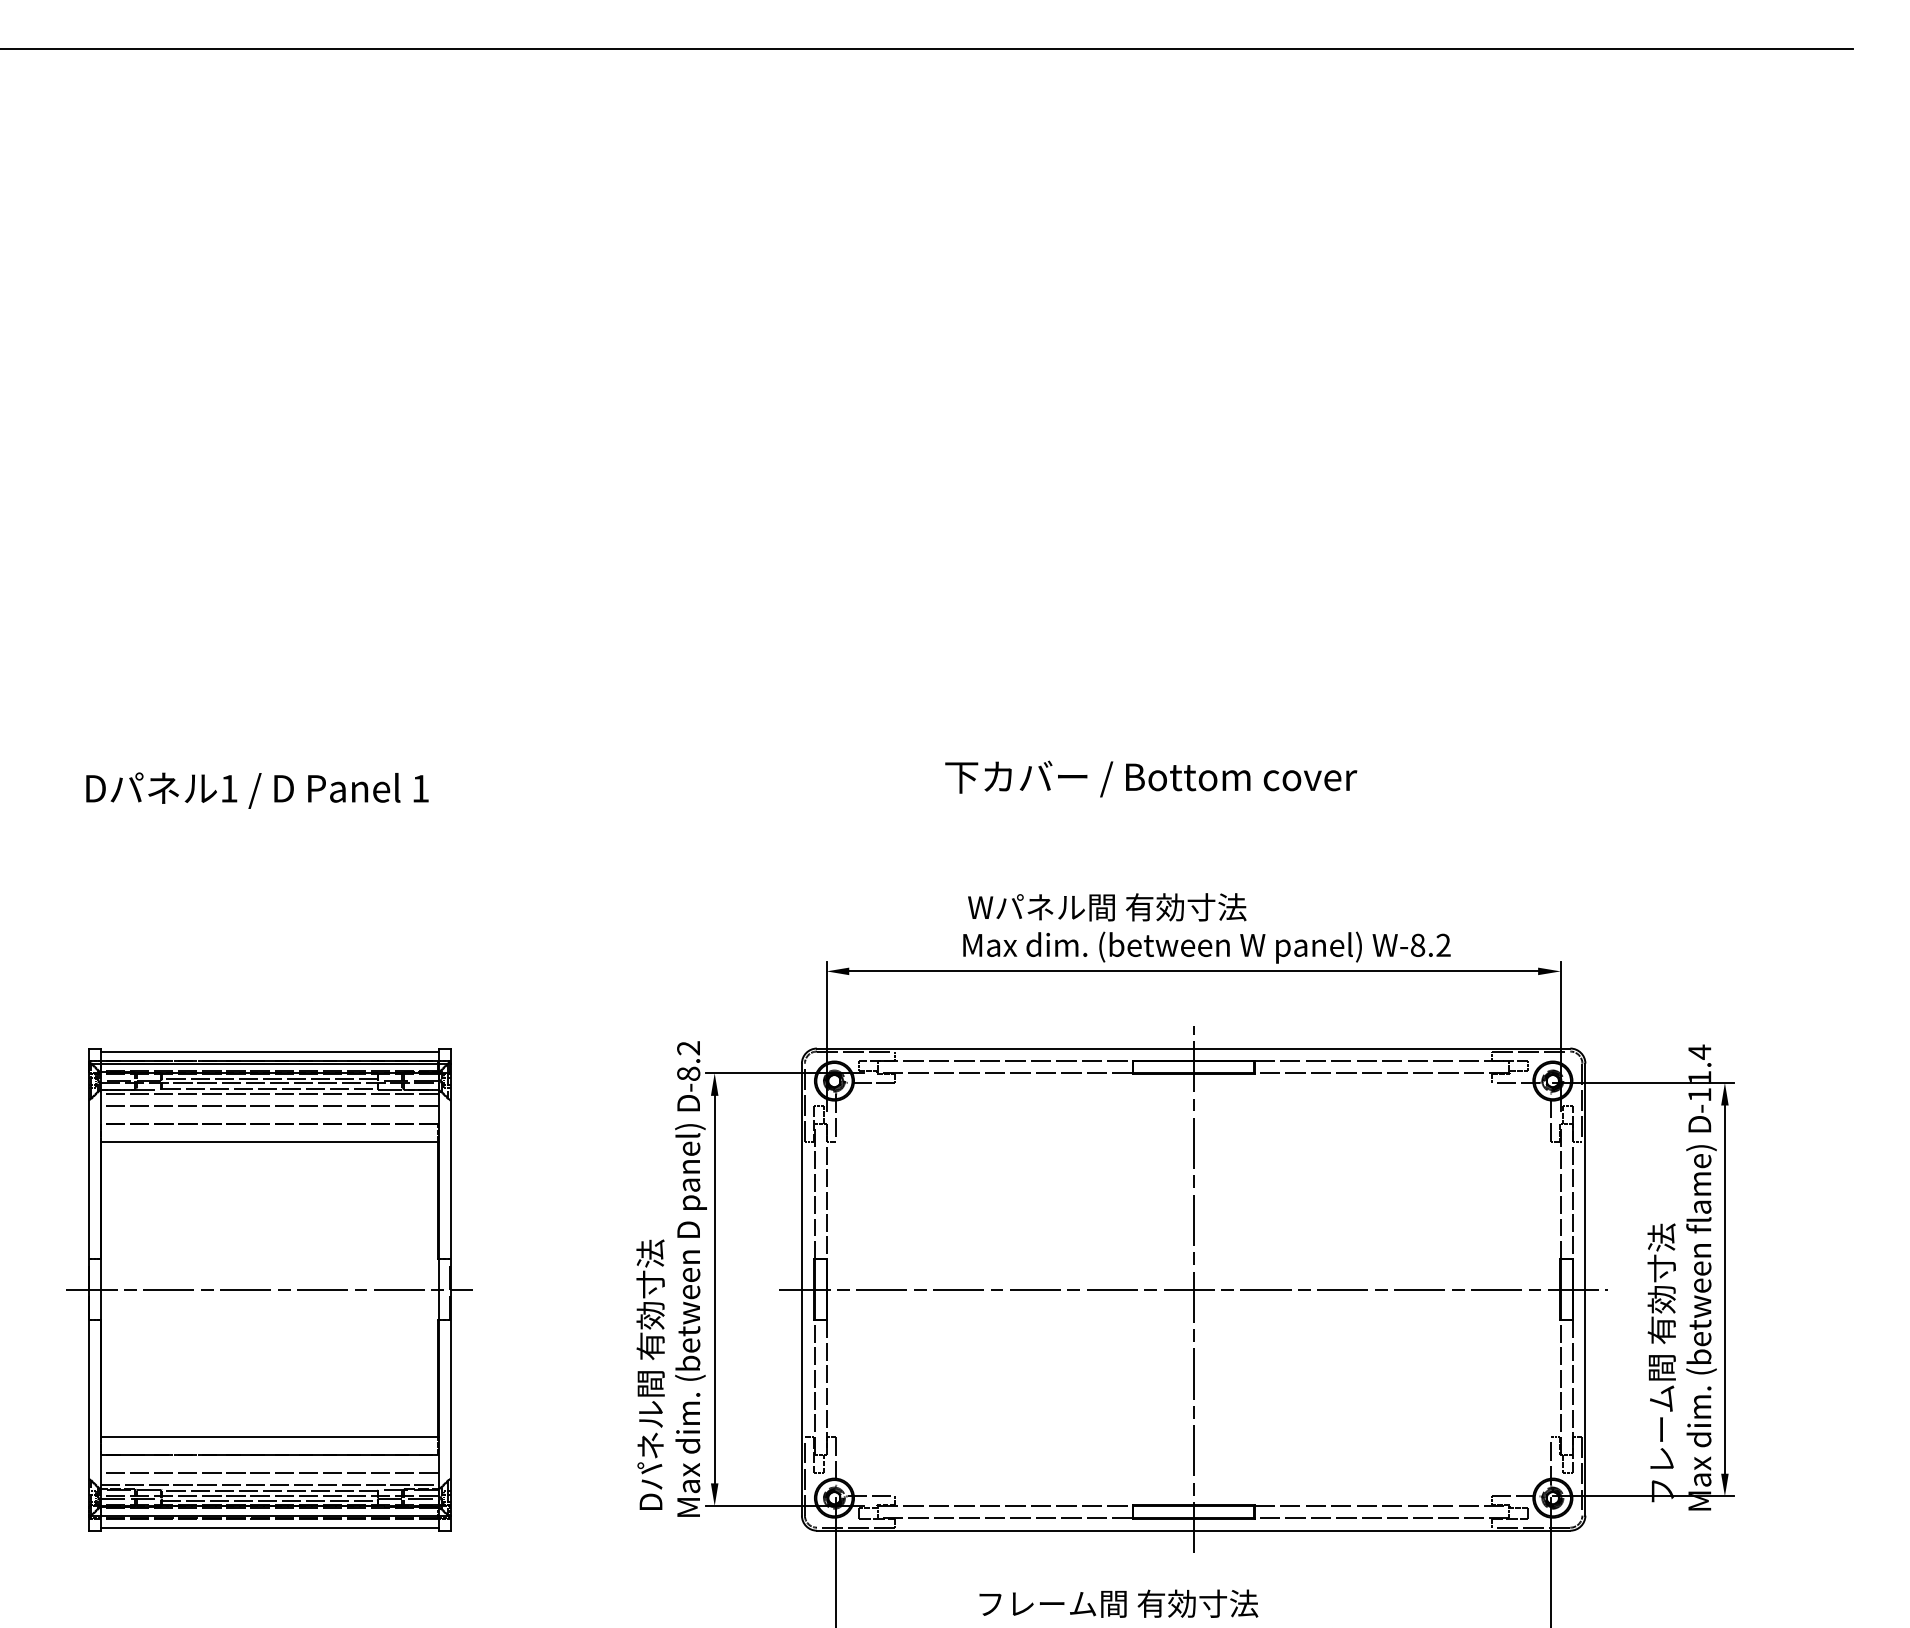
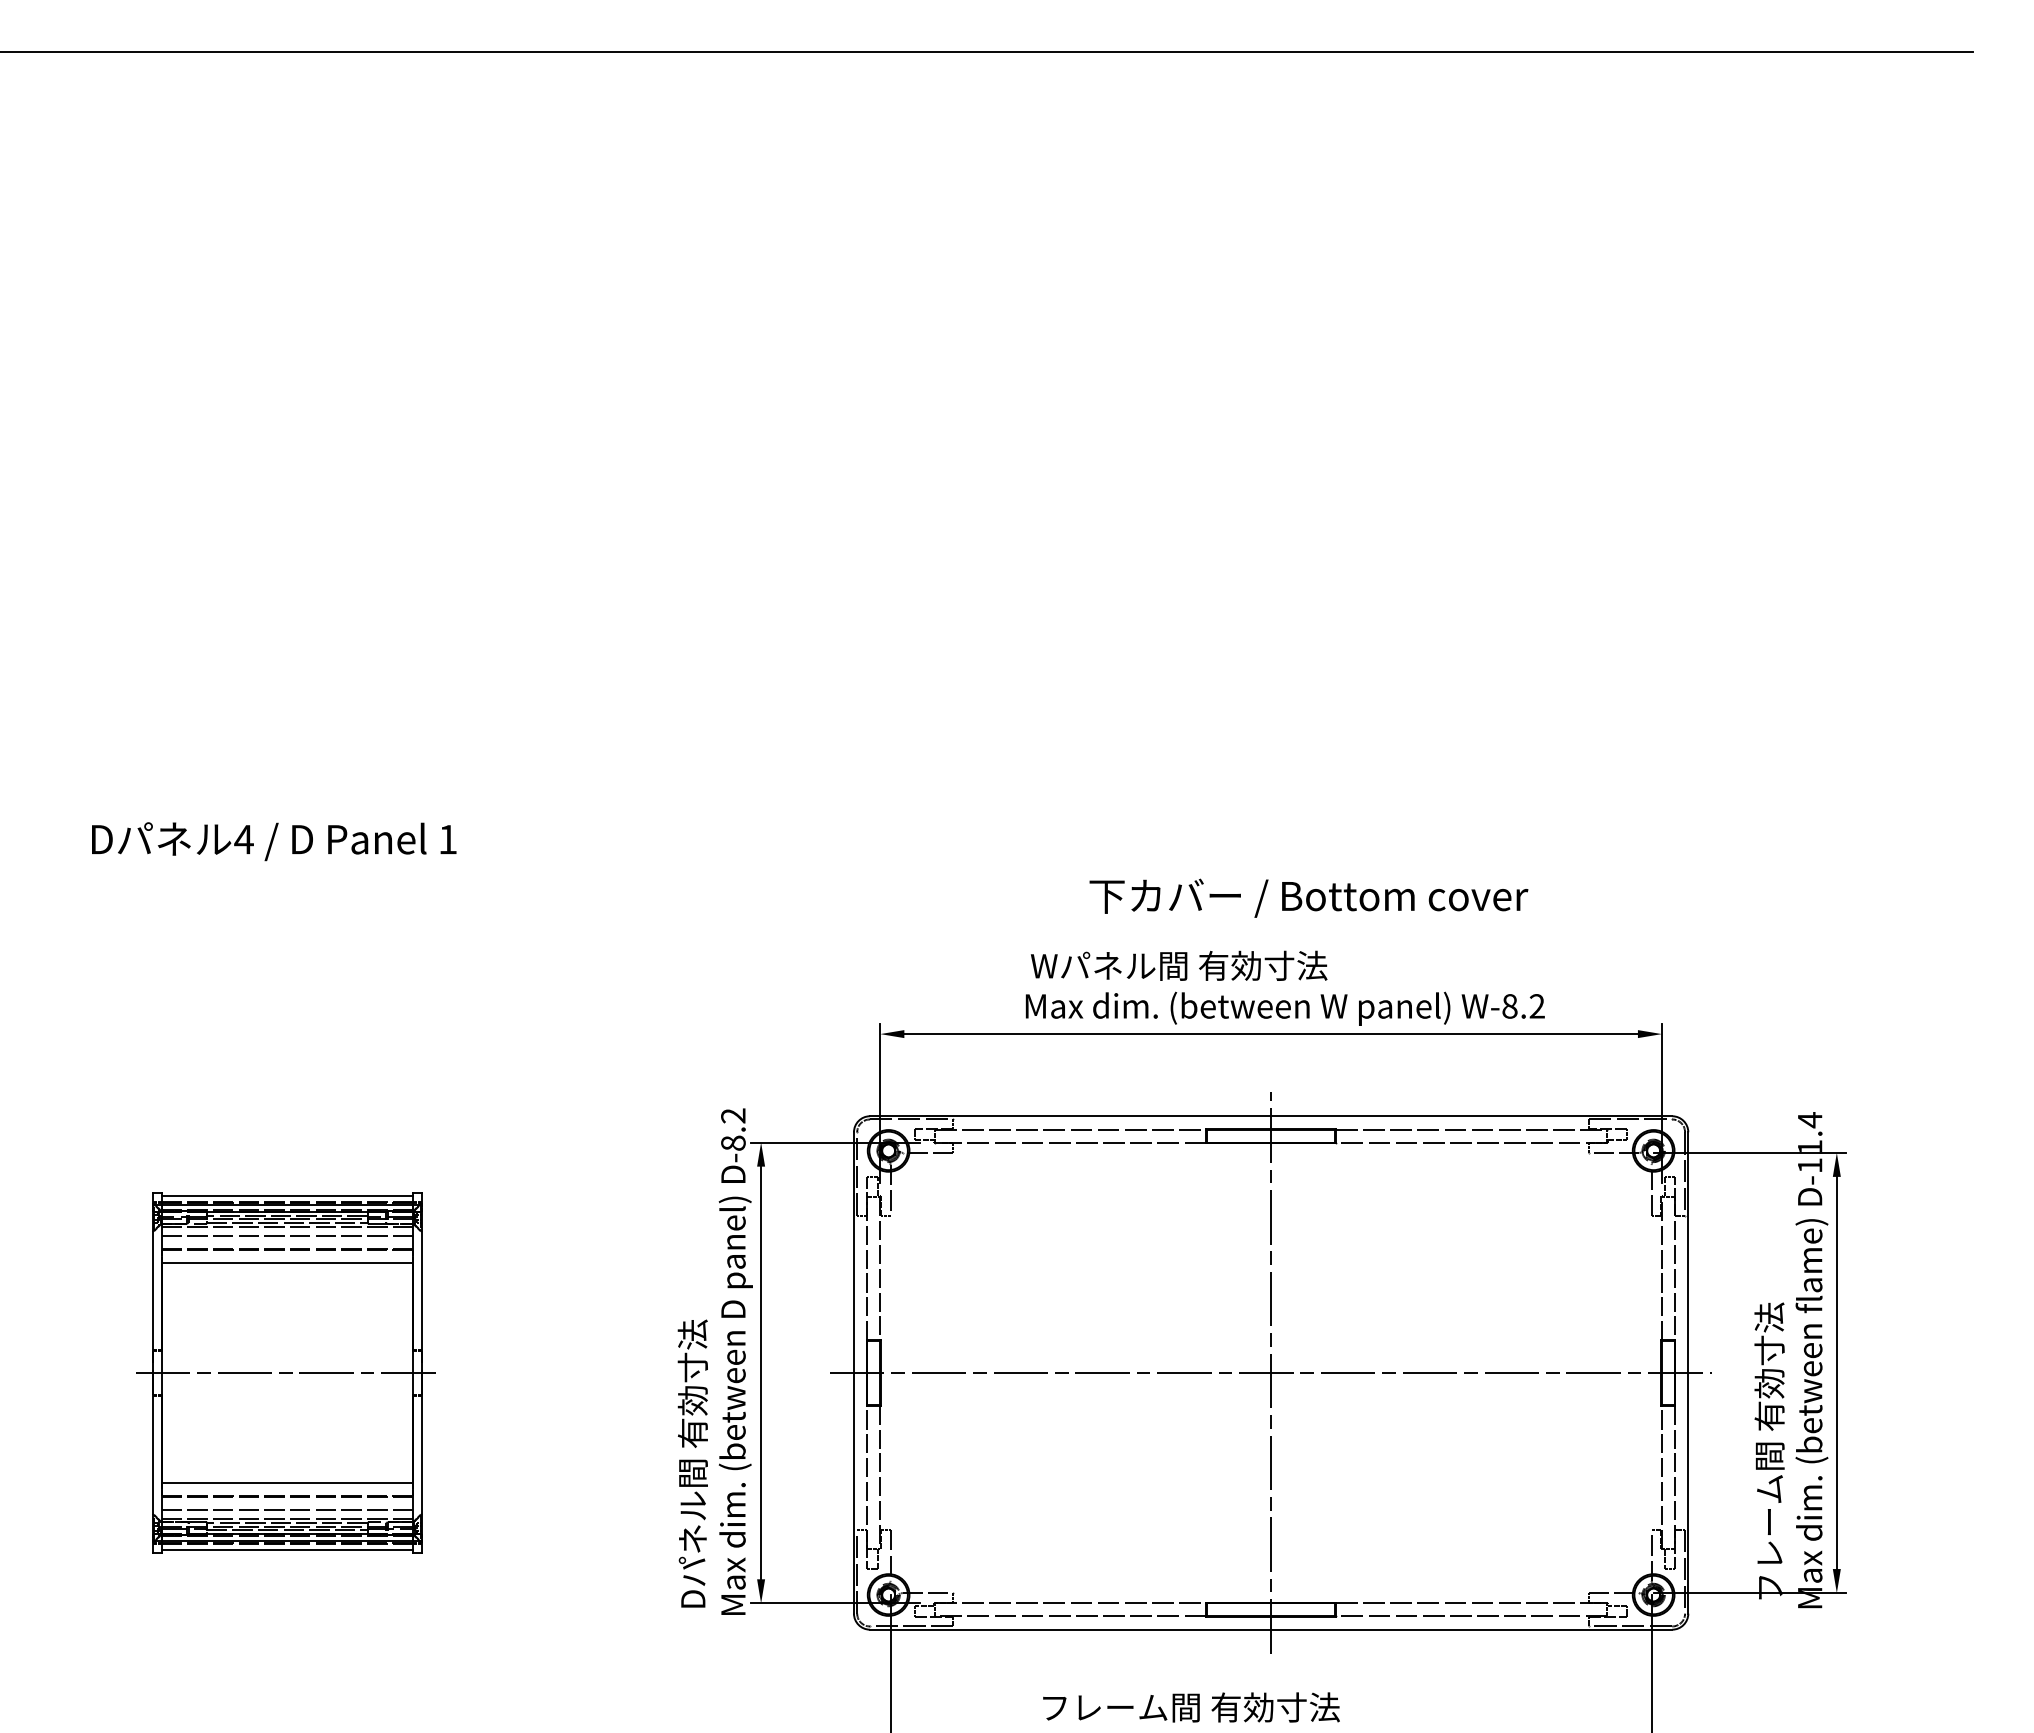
text: (1150, 778) -> (1308, 897), moved
text: (228, 788) -> (243, 839), 1 -> 4
part: (269, 1289) -> (287, 1372), size x0.7

